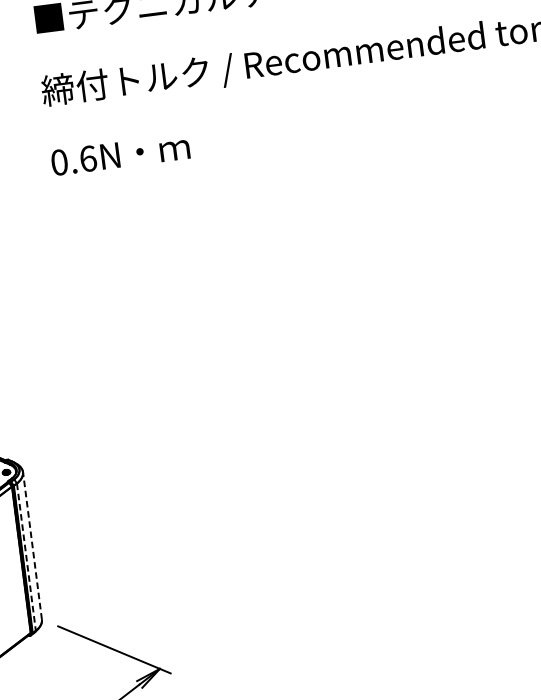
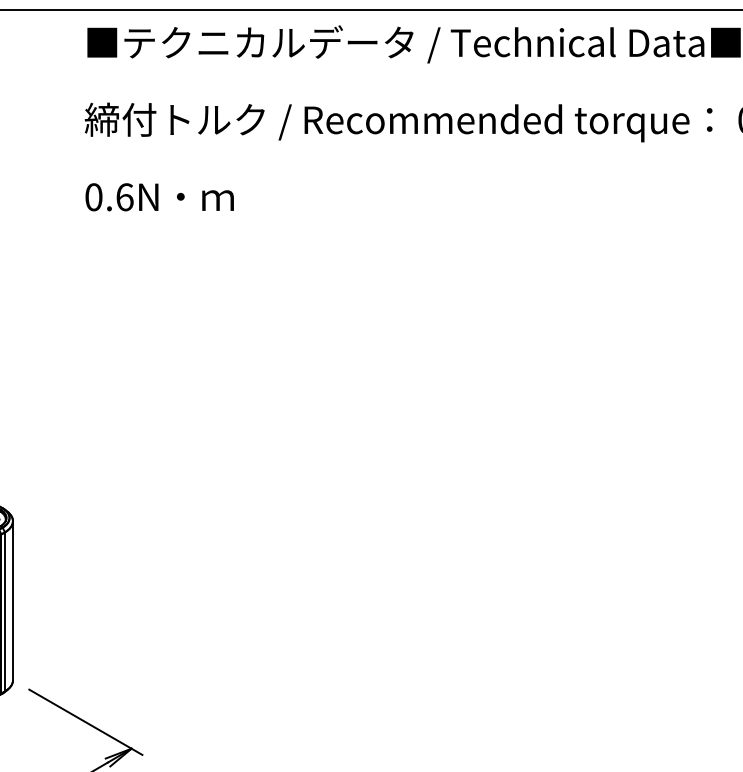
line: (32, 545) -> (13, 600), dashed -> solid
line: (26, 557) -> (5, 612), dashed -> solid

